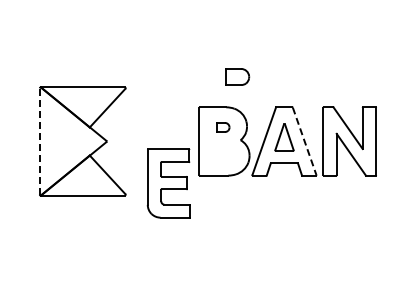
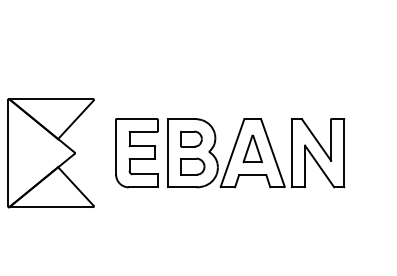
part: (237, 76) -> (192, 166), moved
part: (223, 127) -> (191, 139), size x1.67
line: (39, 141) -> (7, 153), dashed -> solid
line: (304, 141) -> (272, 153), dashed -> solid
part: (168, 183) -> (136, 153), moved

